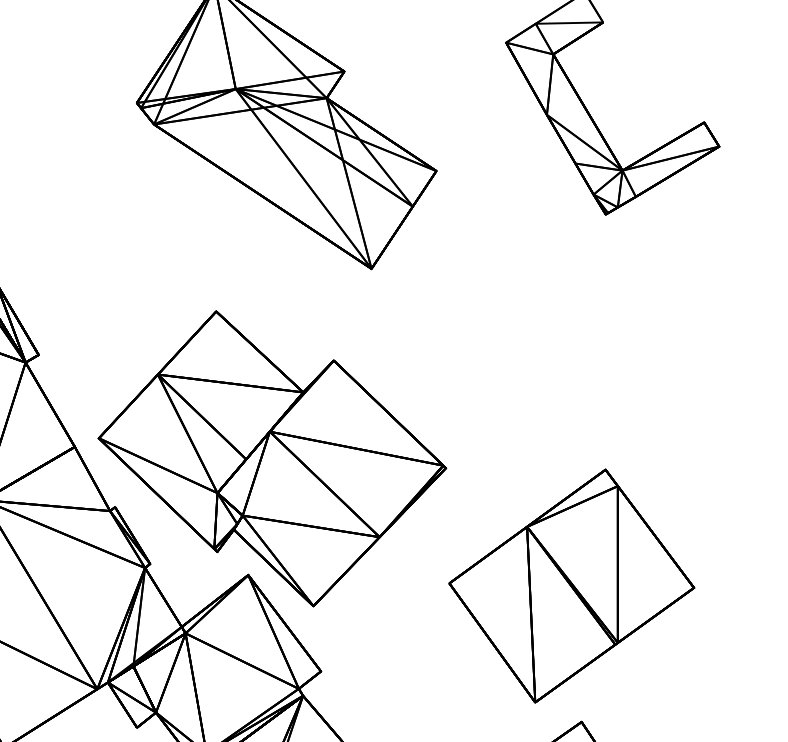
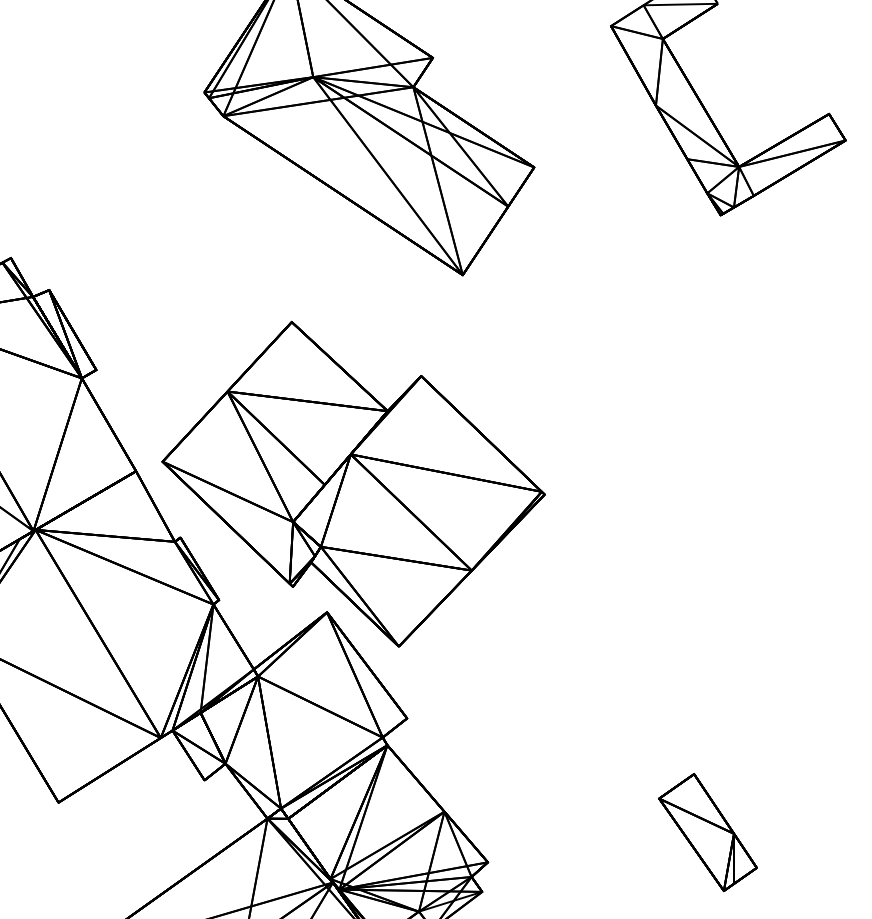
part: (571, 586) -> (683, 624), removed

